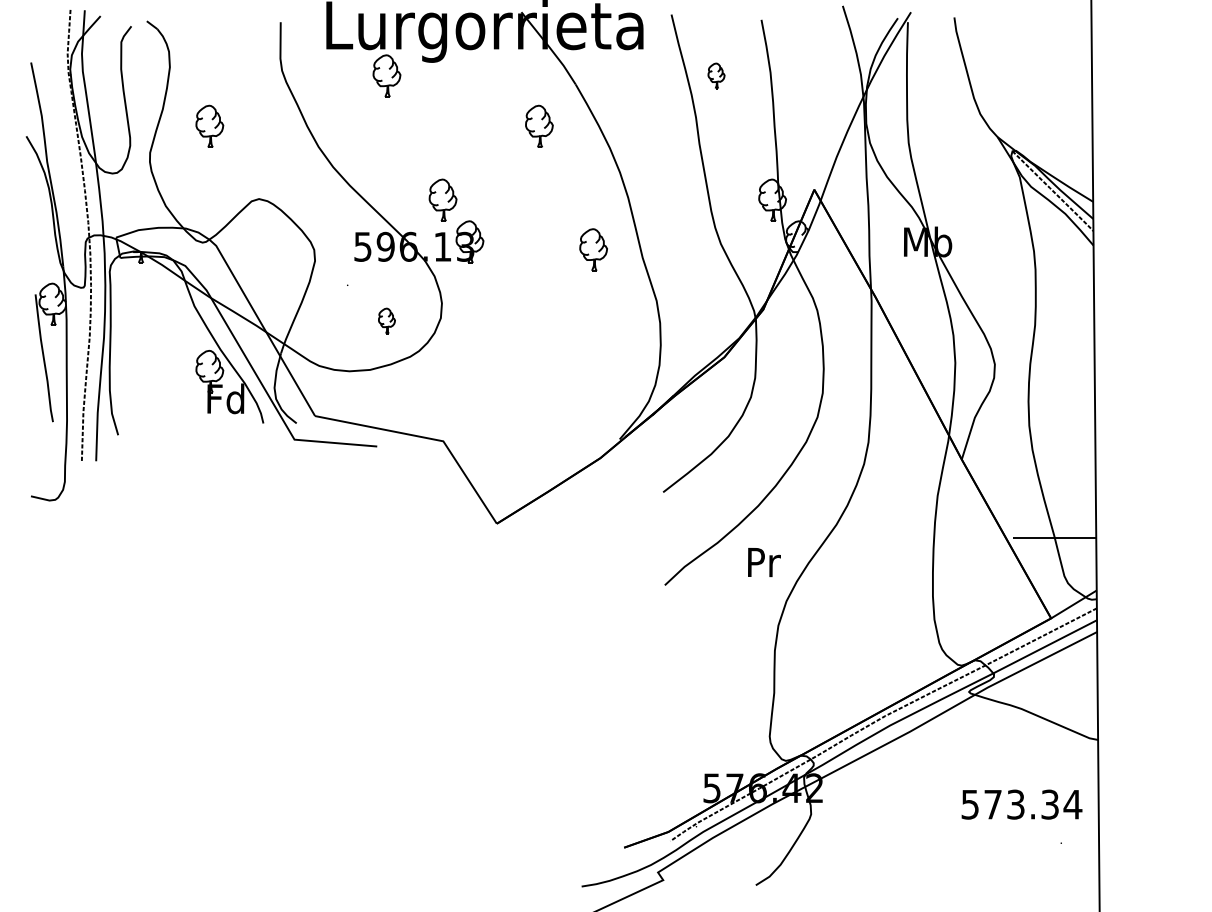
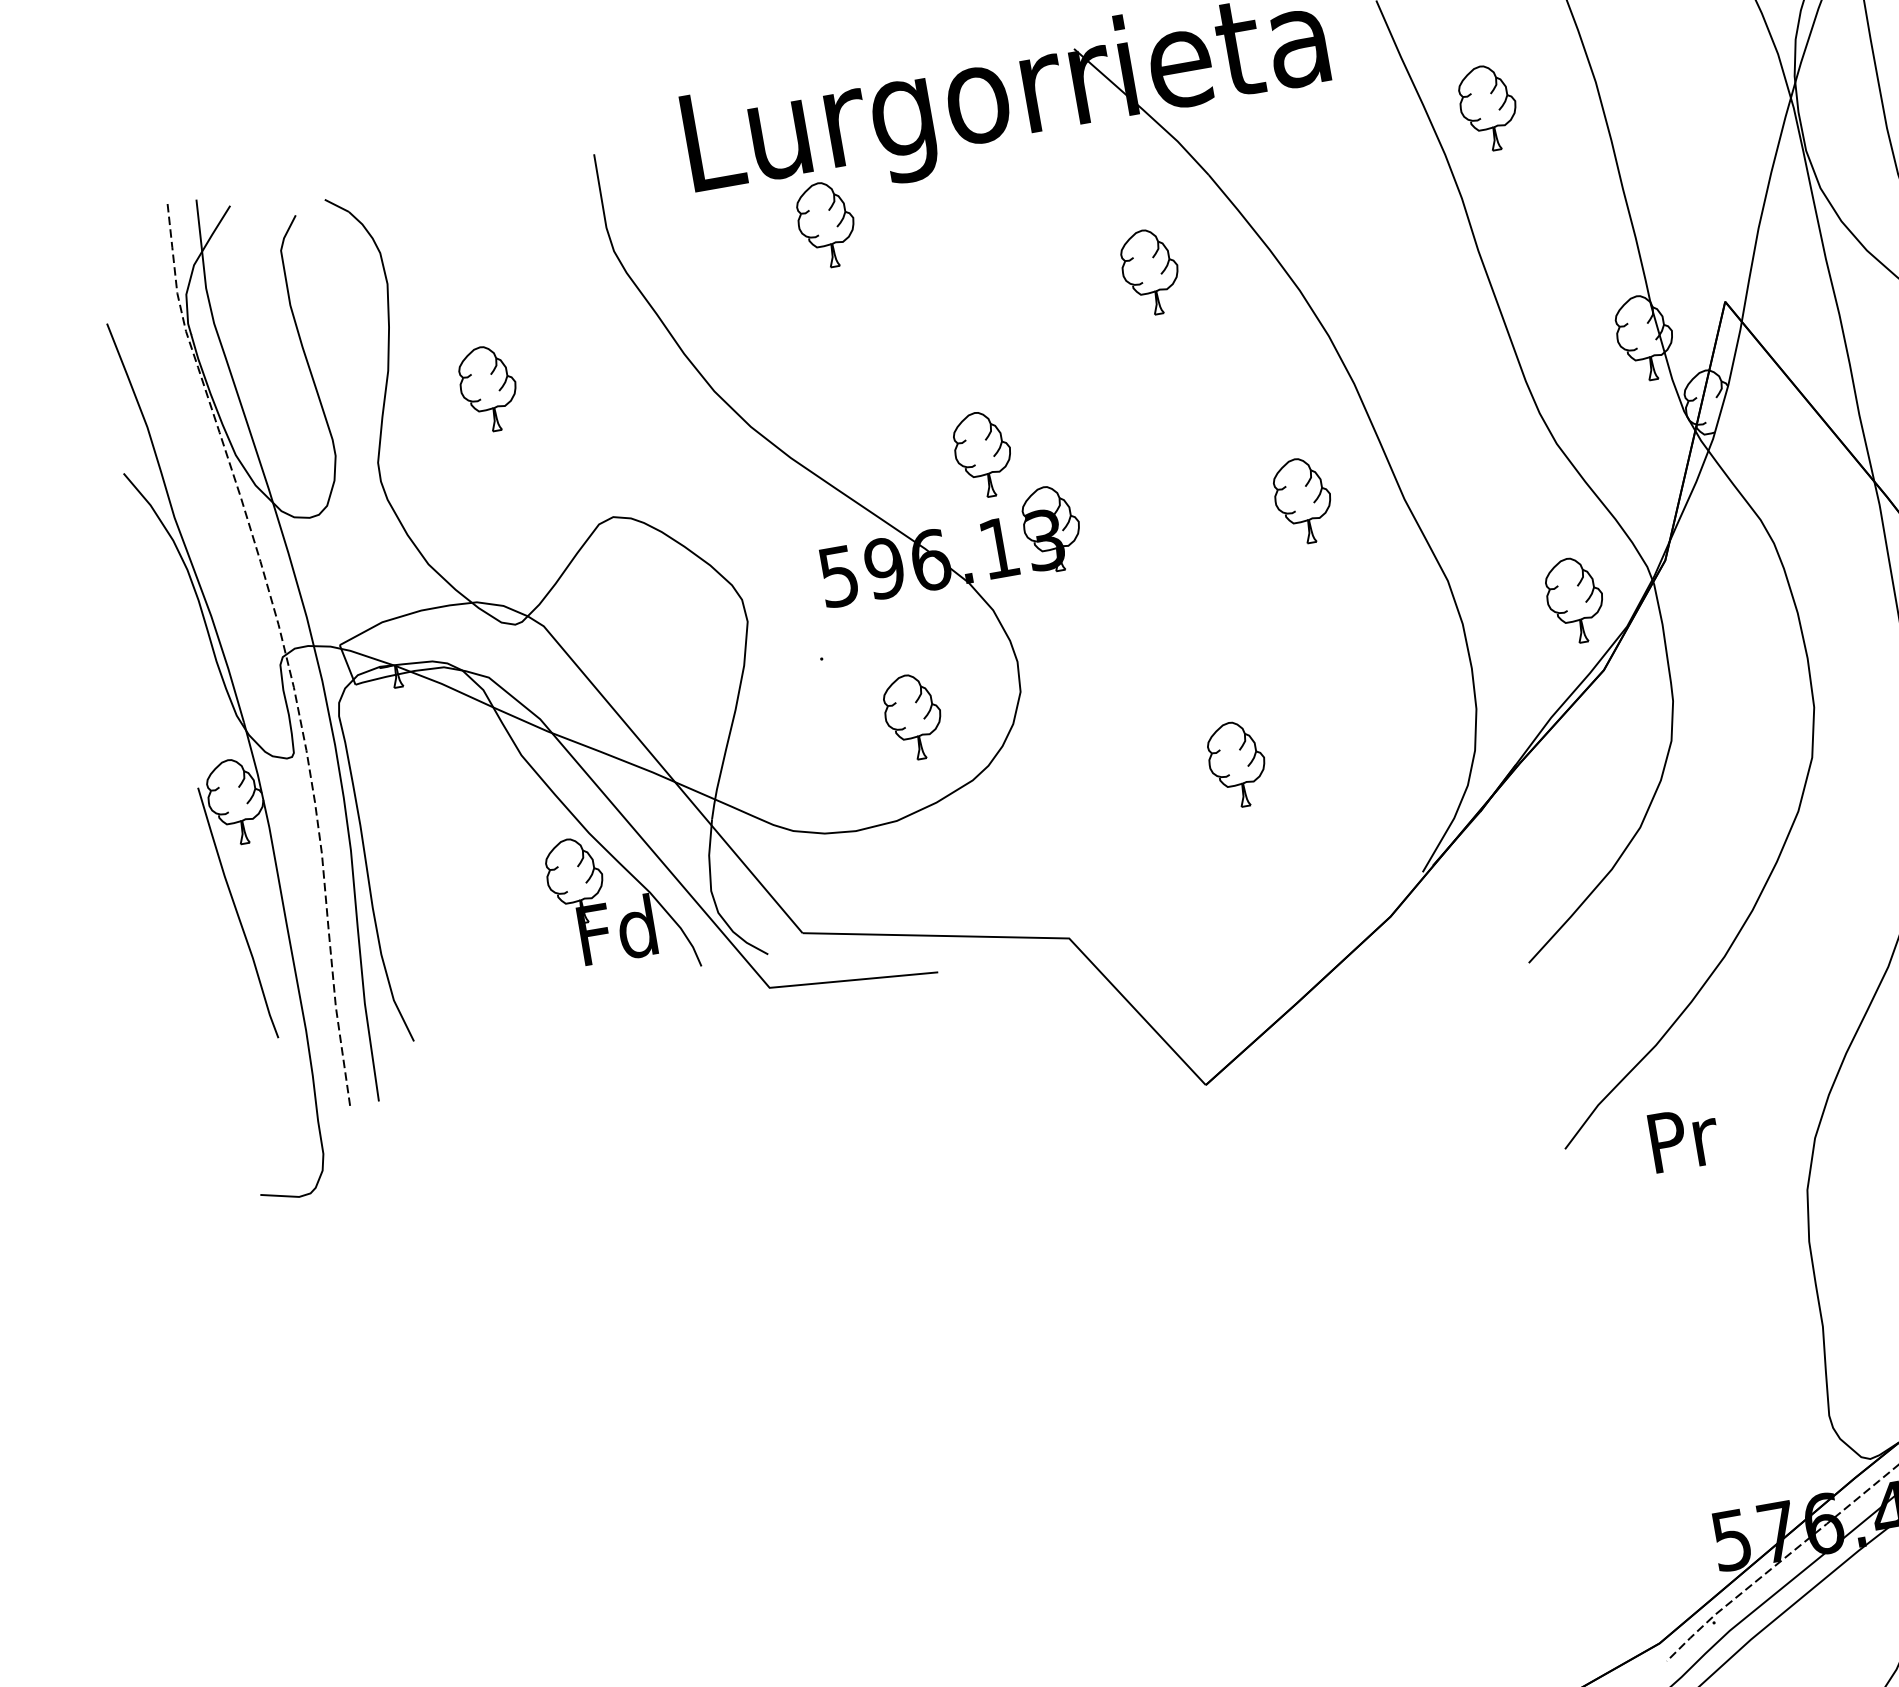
part: (716, 75) -> (1488, 106), size x1.67
part: (386, 320) -> (912, 715), size x1.67
part: (716, 320) -> (1574, 599), added
part: (539, 371) -> (1237, 764), added
text: (764, 562) -> (1684, 1138), moved

